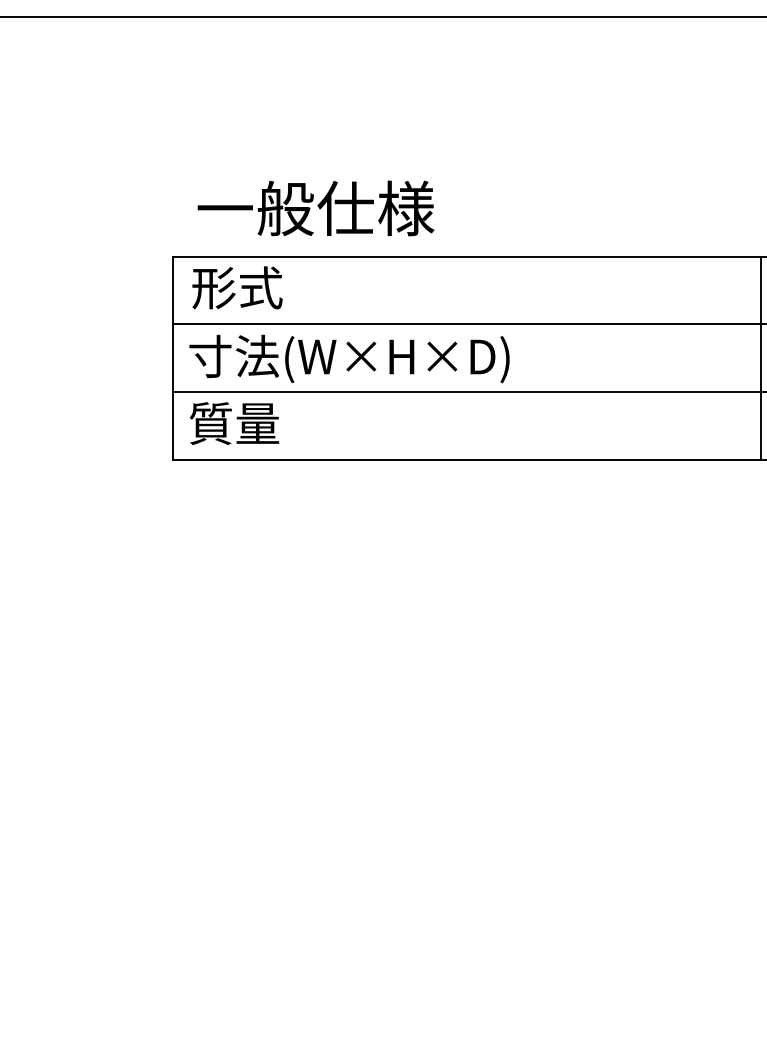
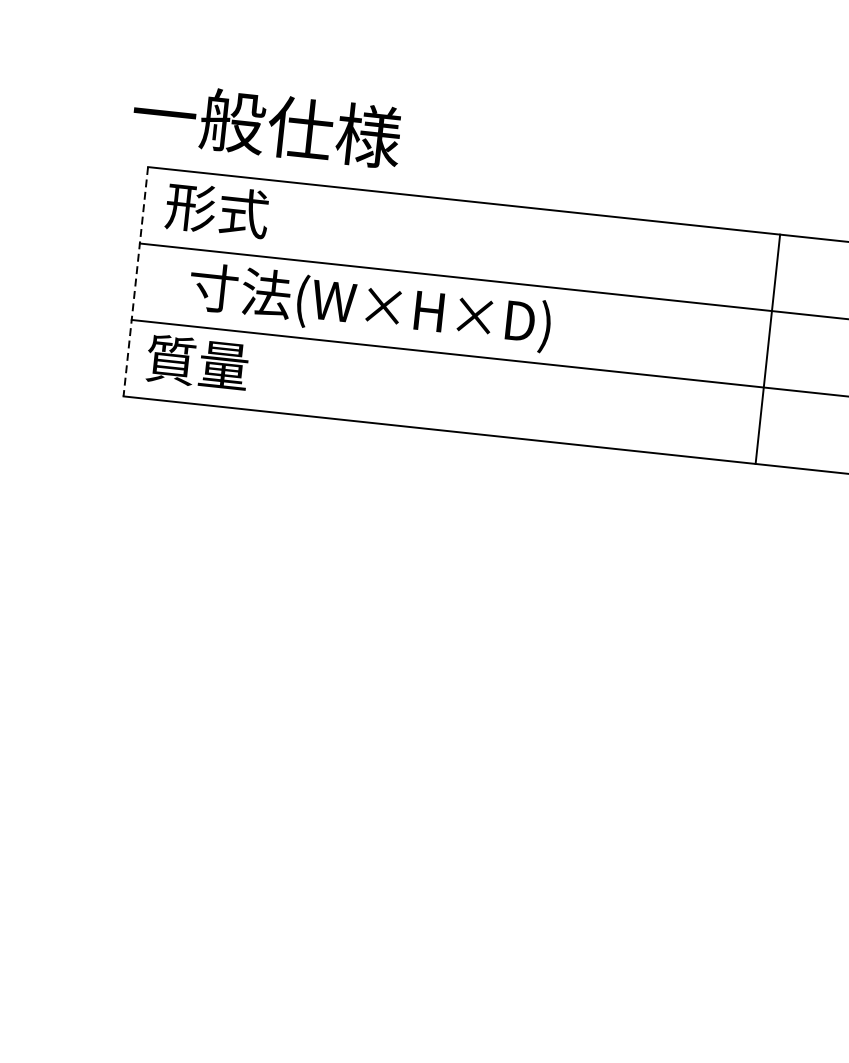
text: (315, 208) -> (266, 124), moved
line: (172, 358) -> (135, 281), solid -> dashed
text: (349, 358) -> (370, 306), moved
line: (760, 358) -> (767, 349), moved

